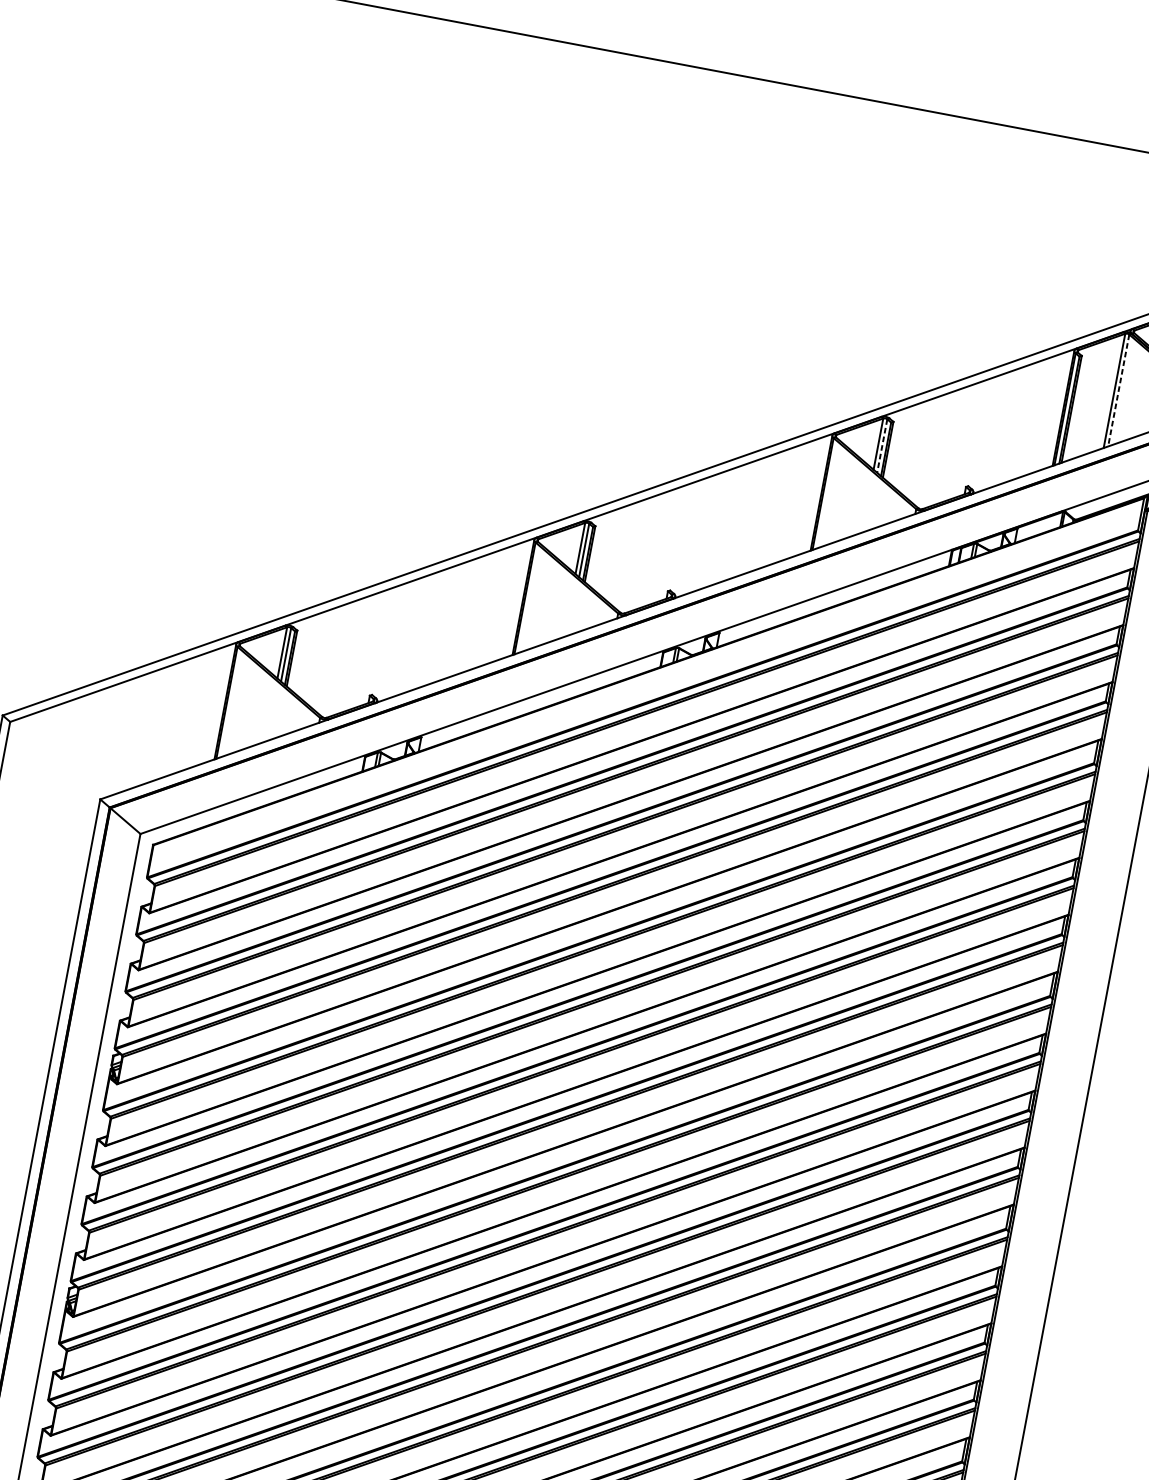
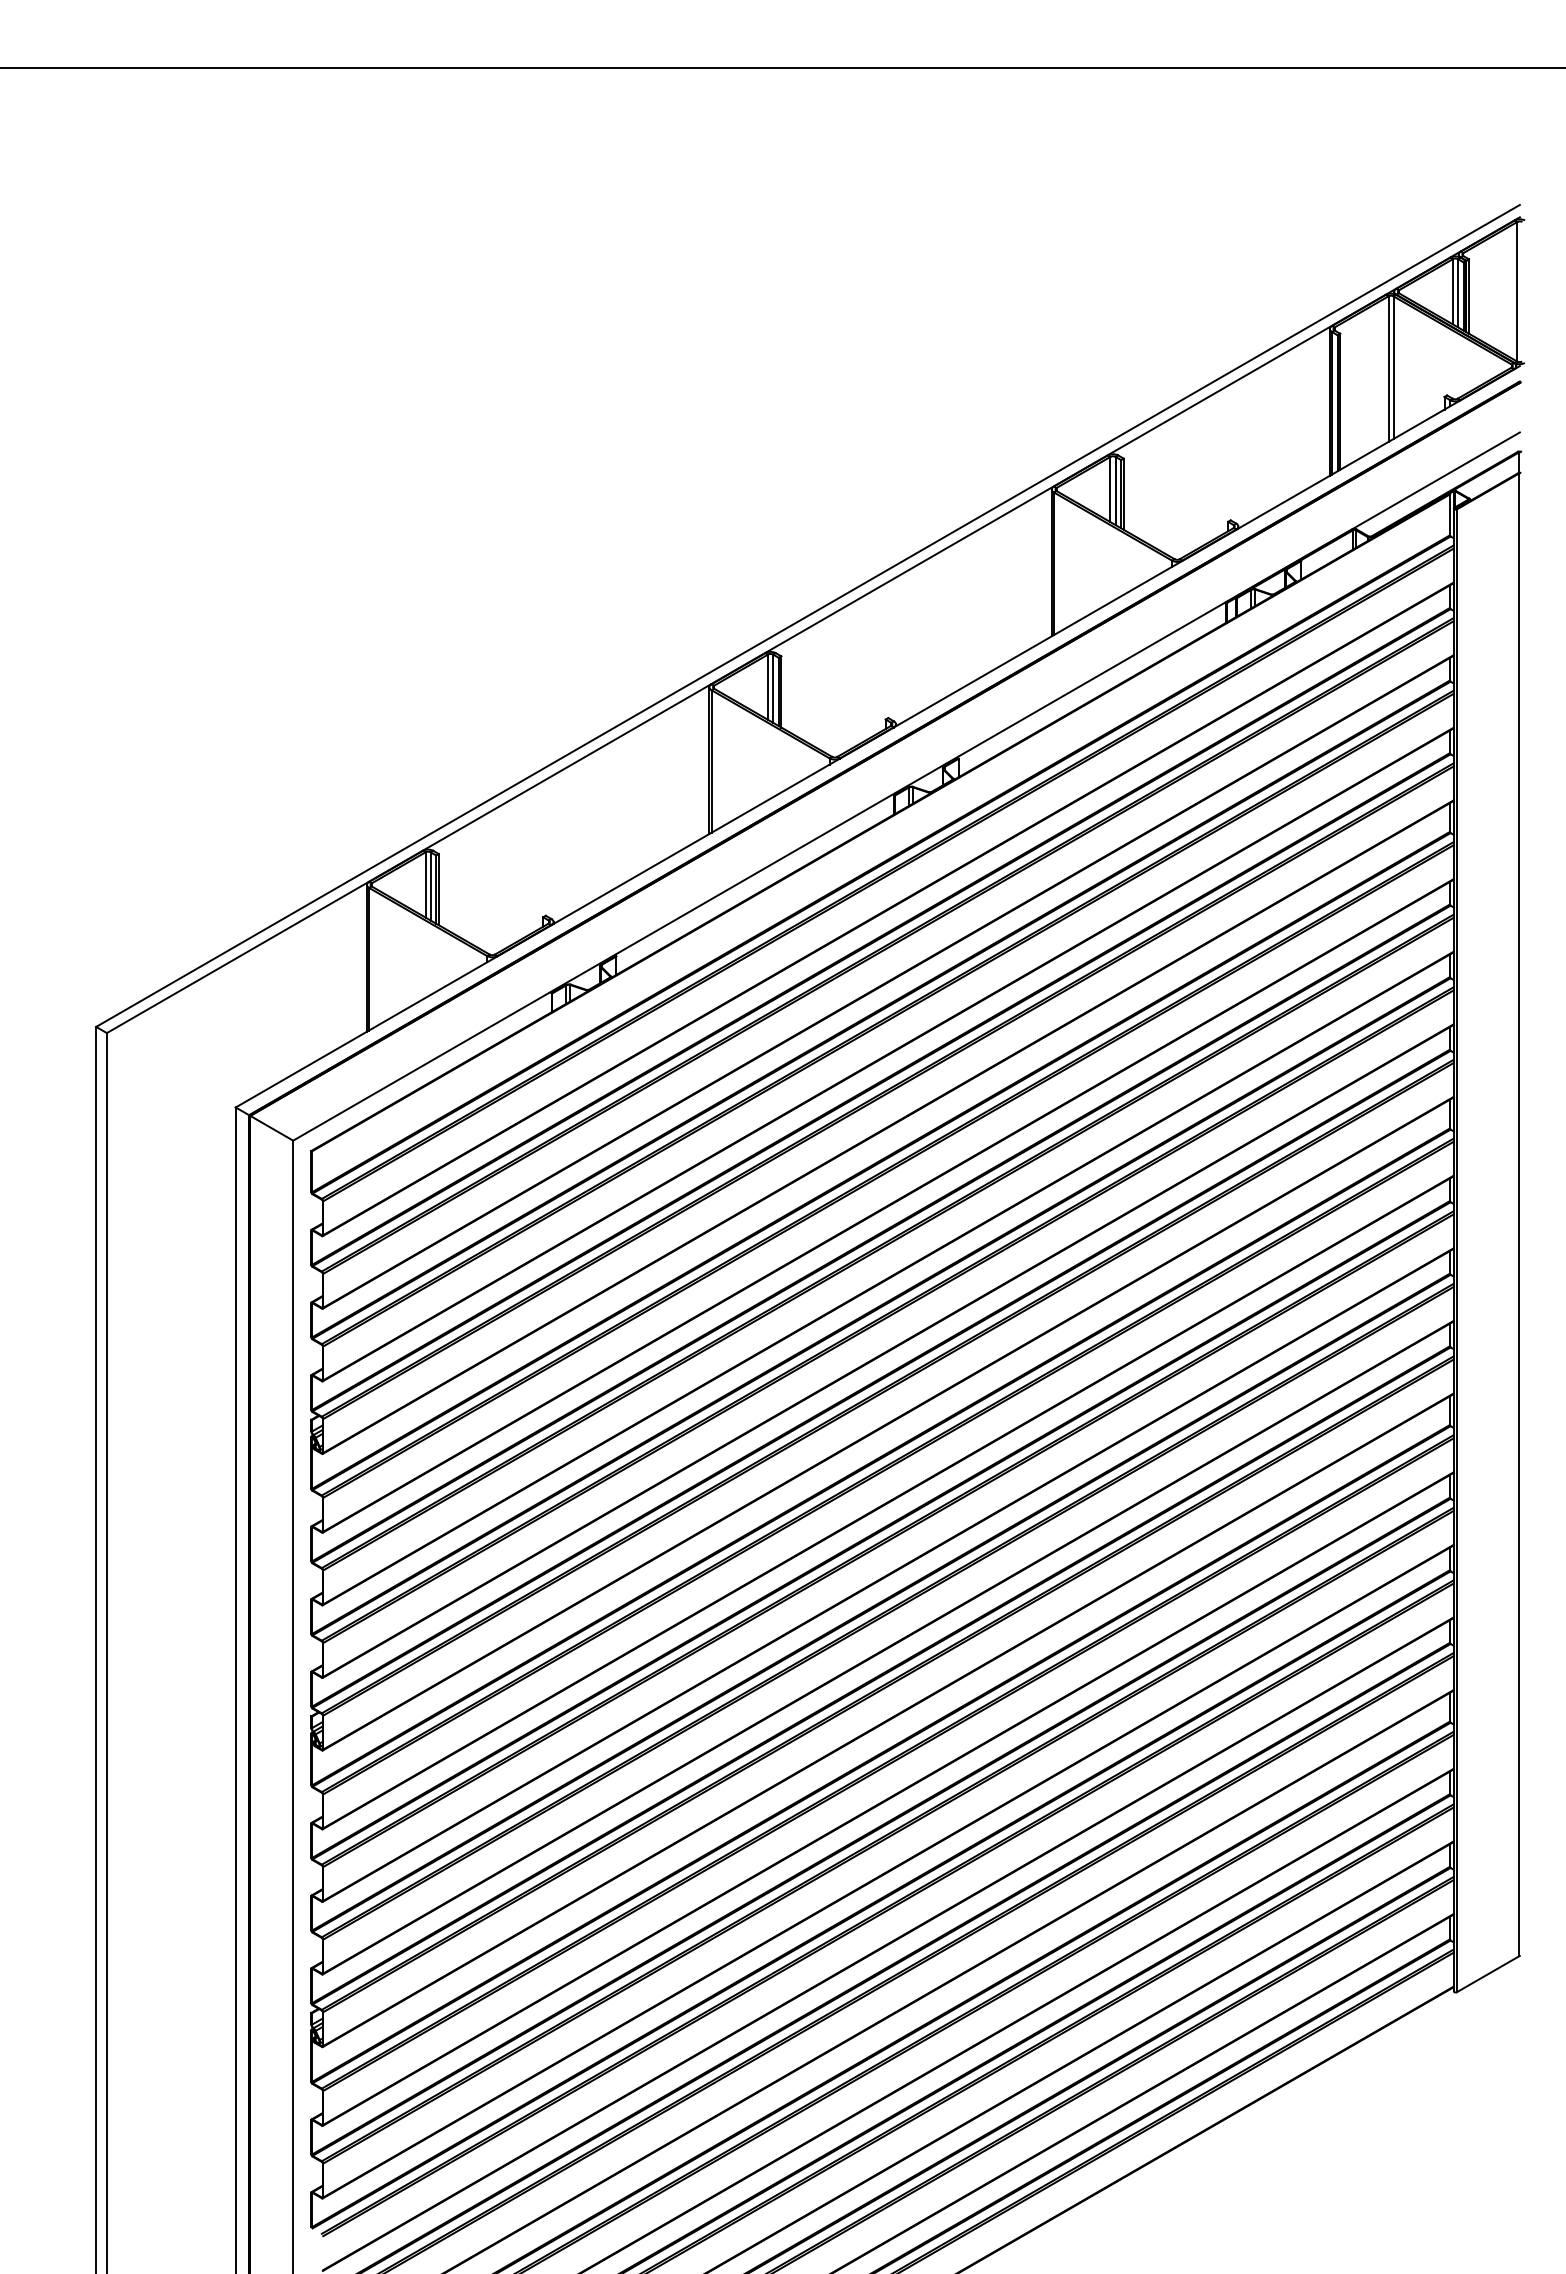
line: (1118, 391) -> (1393, 368), dashed -> solid
line: (882, 446) -> (1115, 491), dashed -> solid

